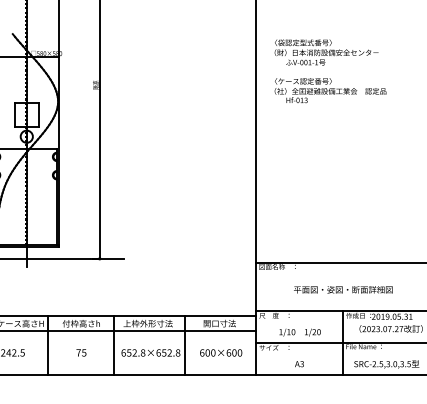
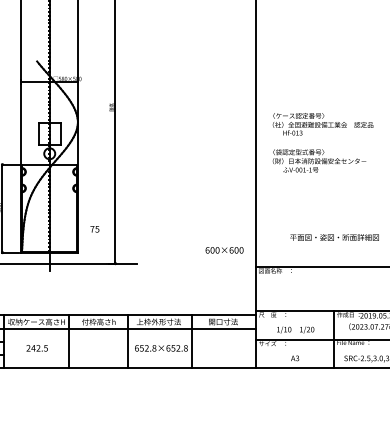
text: (326, 51) -> (319, 160), moved
text: (329, 90) -> (322, 124), moved
text: (343, 289) -> (334, 237), moved
text: (80, 353) -> (94, 229), moved
text: (221, 353) -> (224, 250), moved

